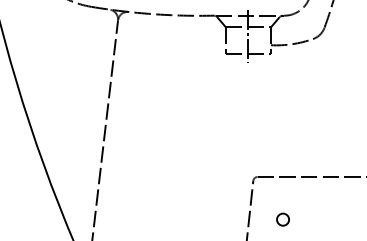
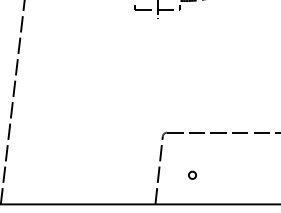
circle: (282, 219) -> (191, 175), size x0.6

